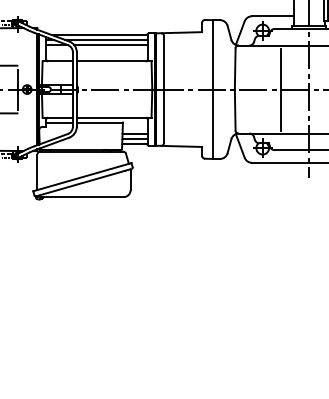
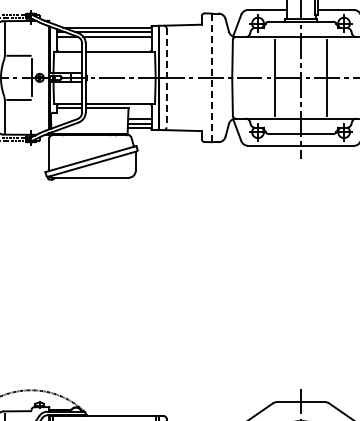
line: (163, 90) -> (166, 78), solid -> dashed
line: (212, 90) -> (211, 78), solid -> dashed

